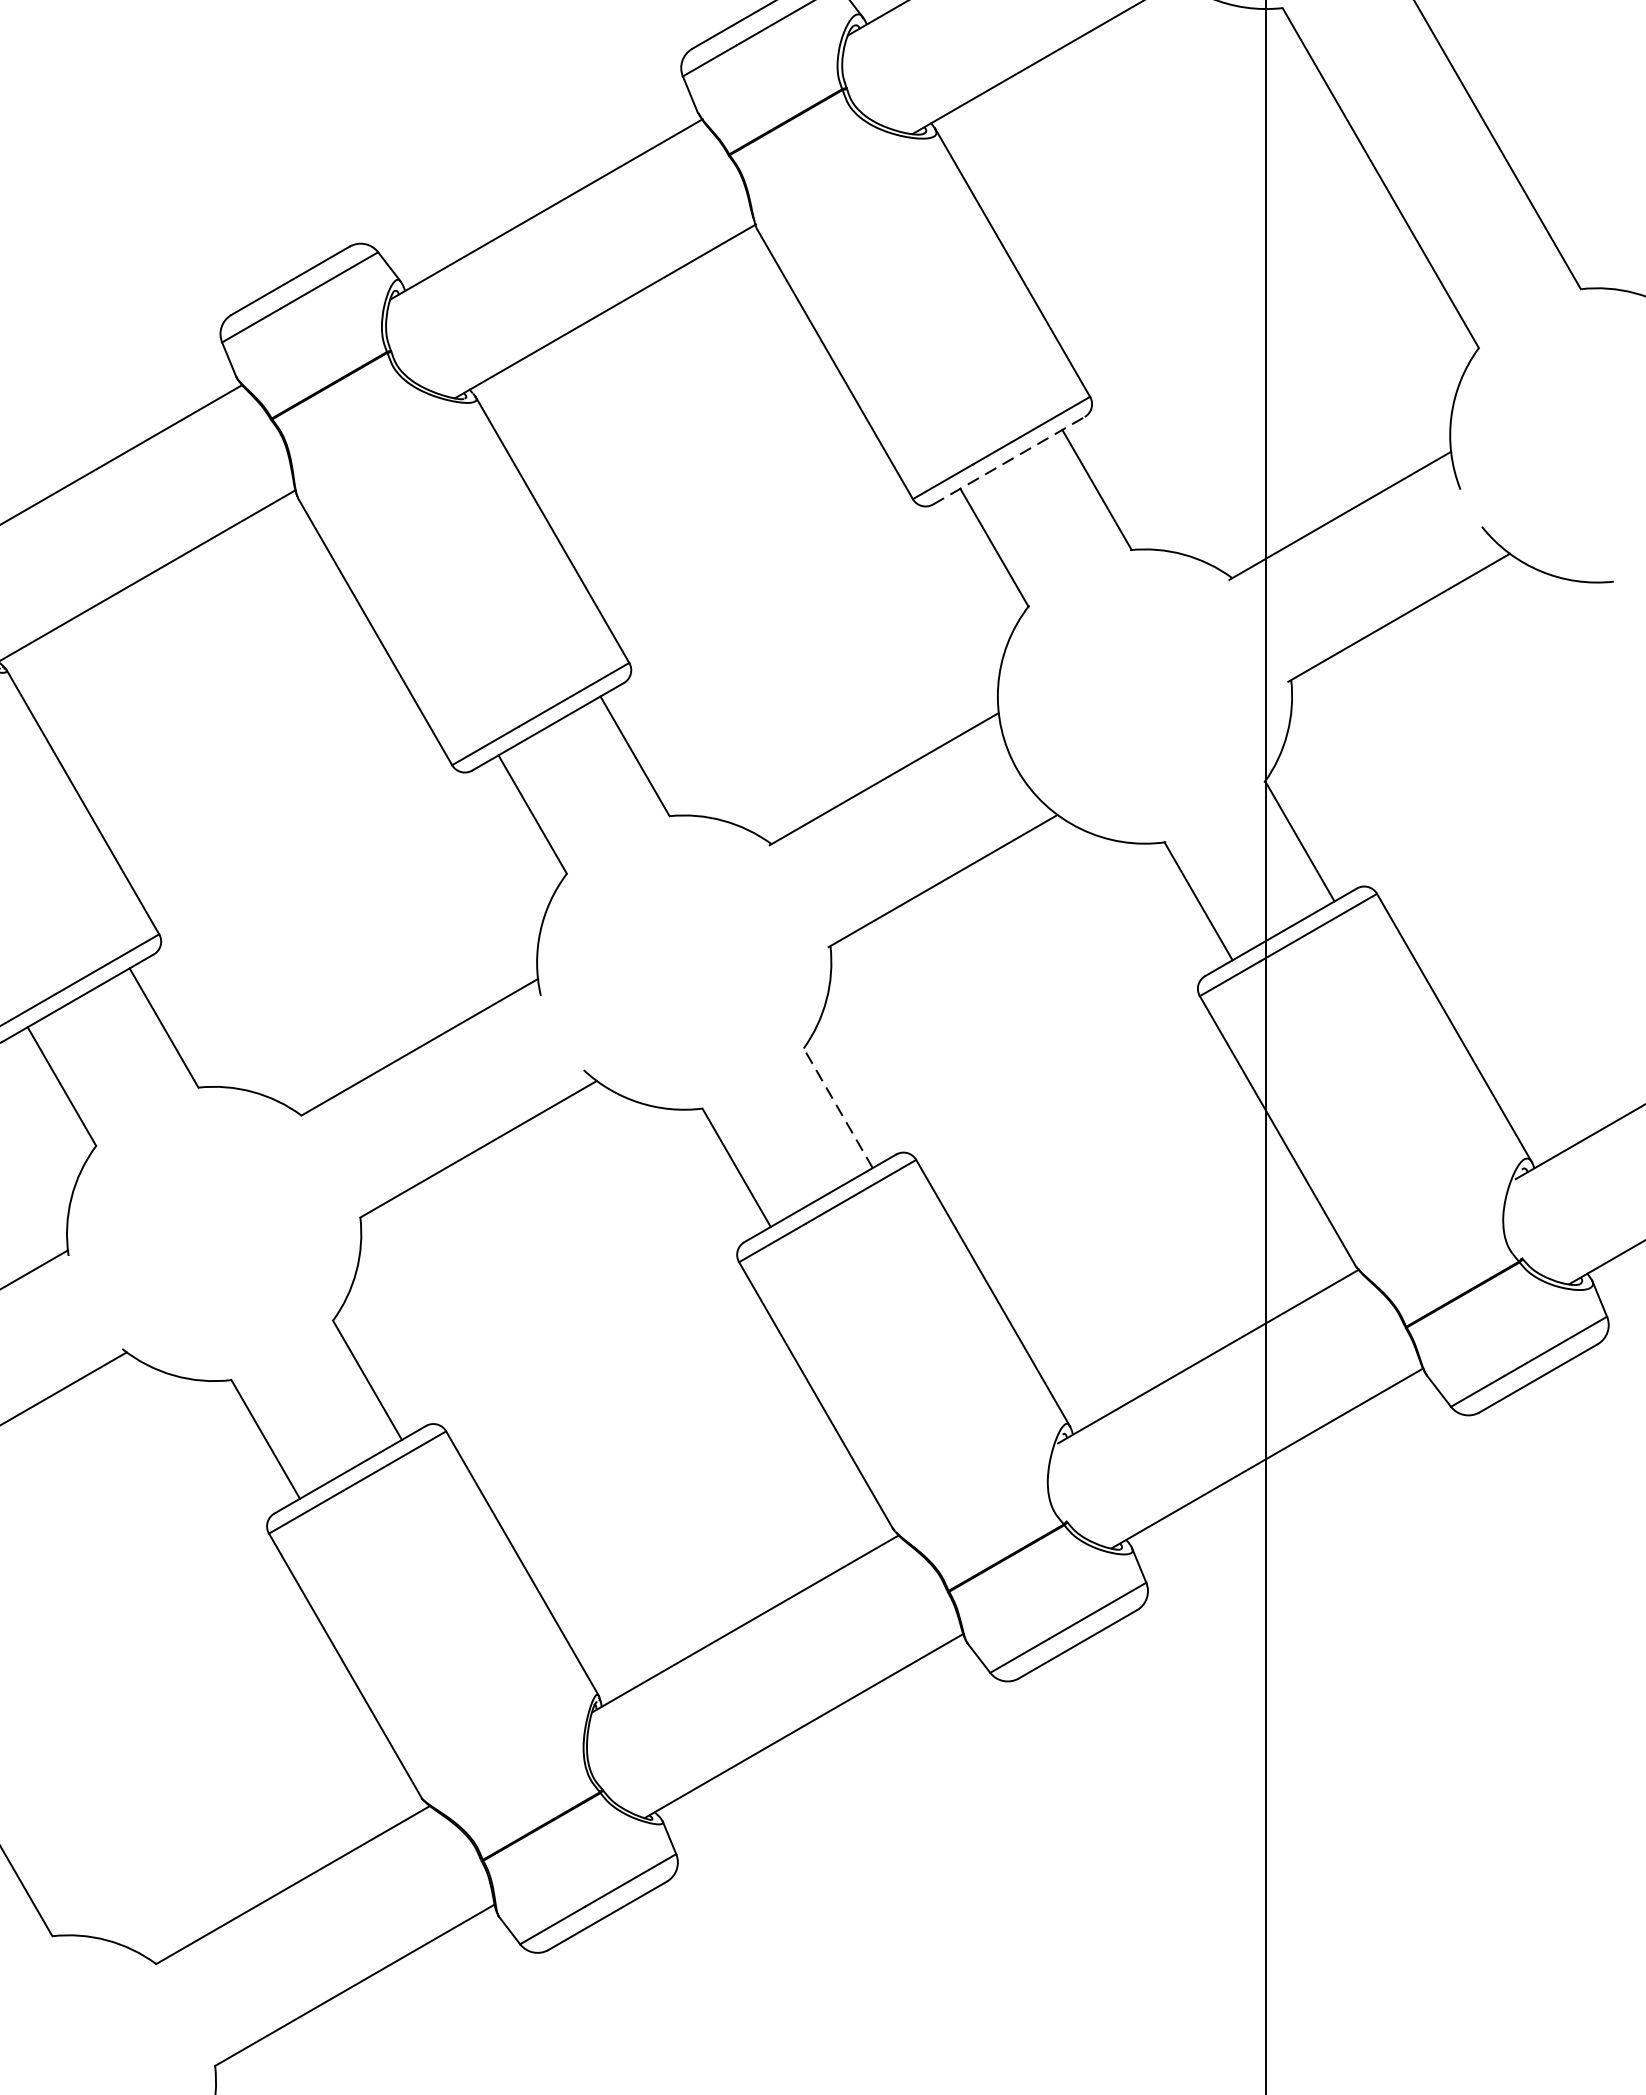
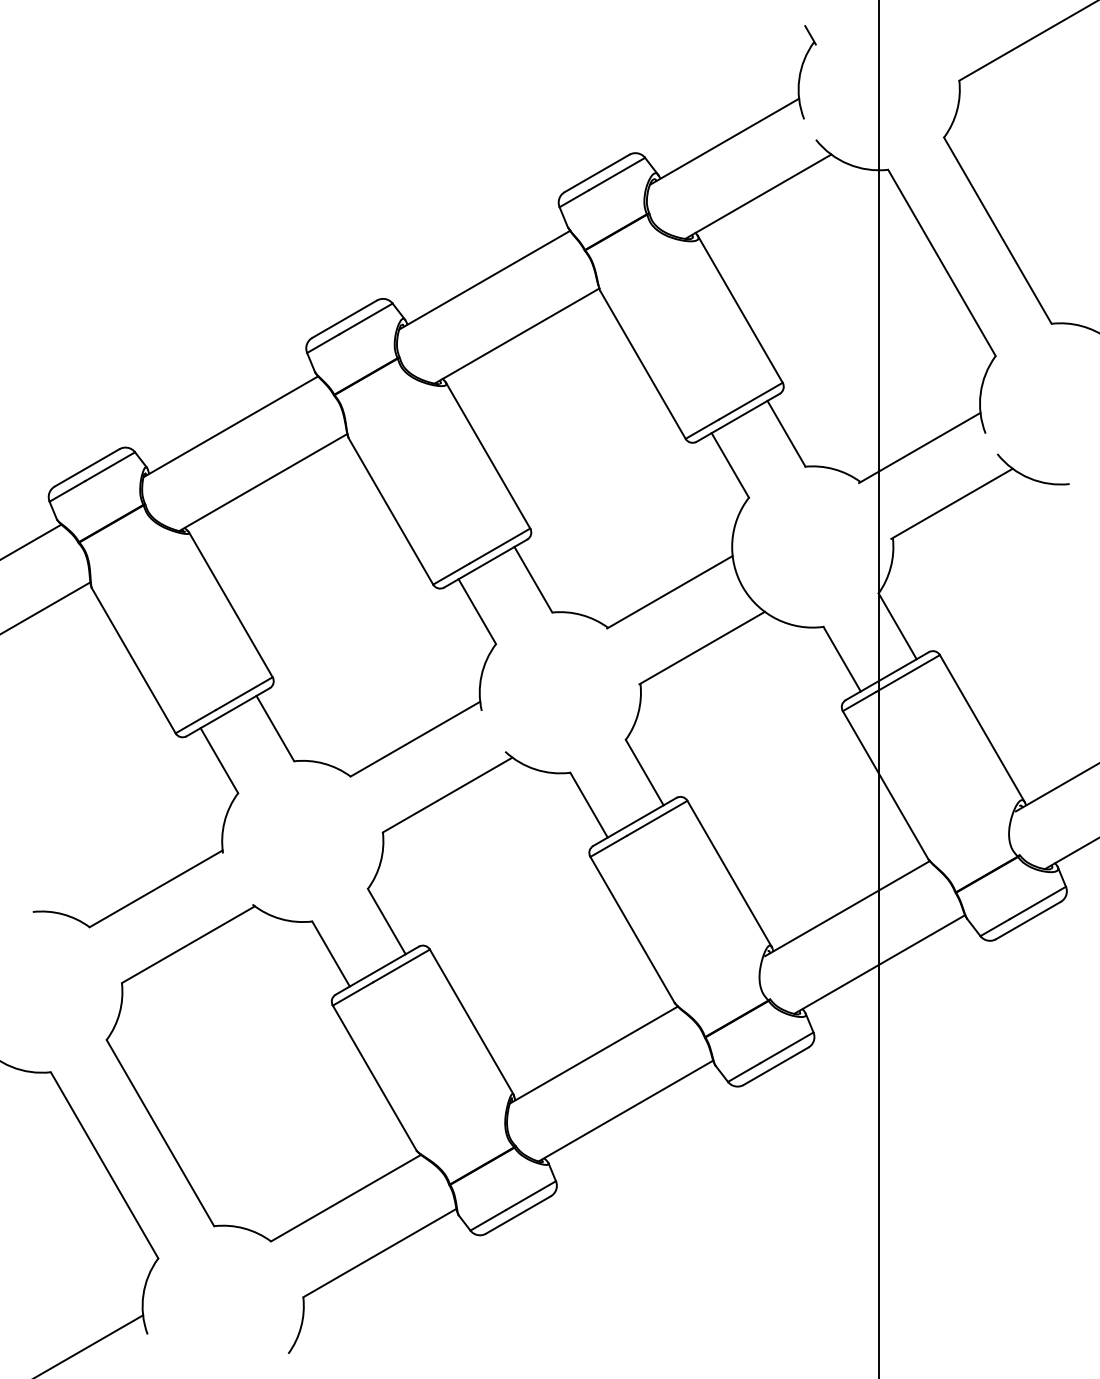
line: (1009, 460) -> (738, 417), dashed -> solid
line: (837, 1108) -> (644, 772), dashed -> solid

